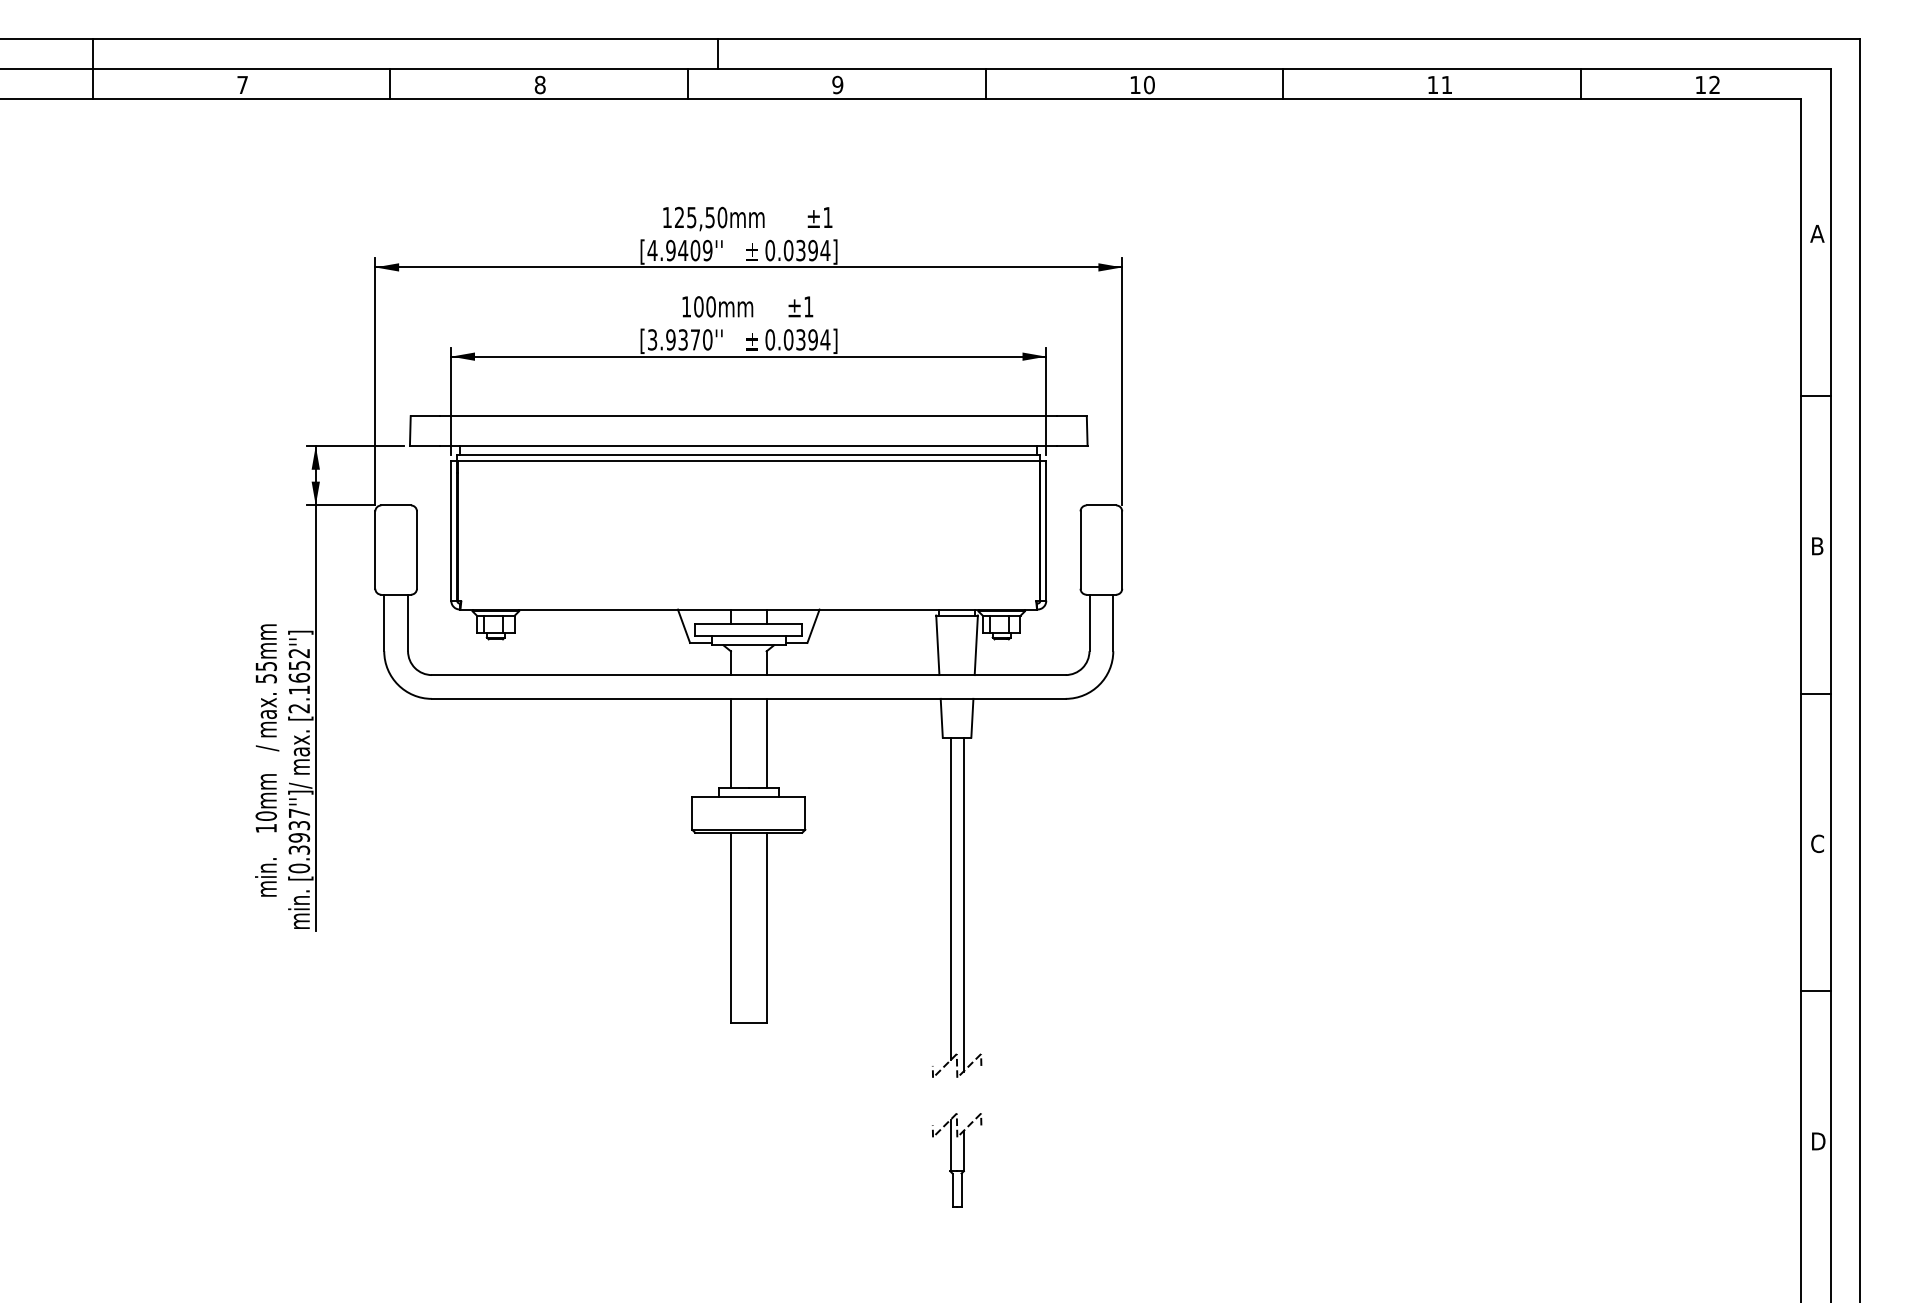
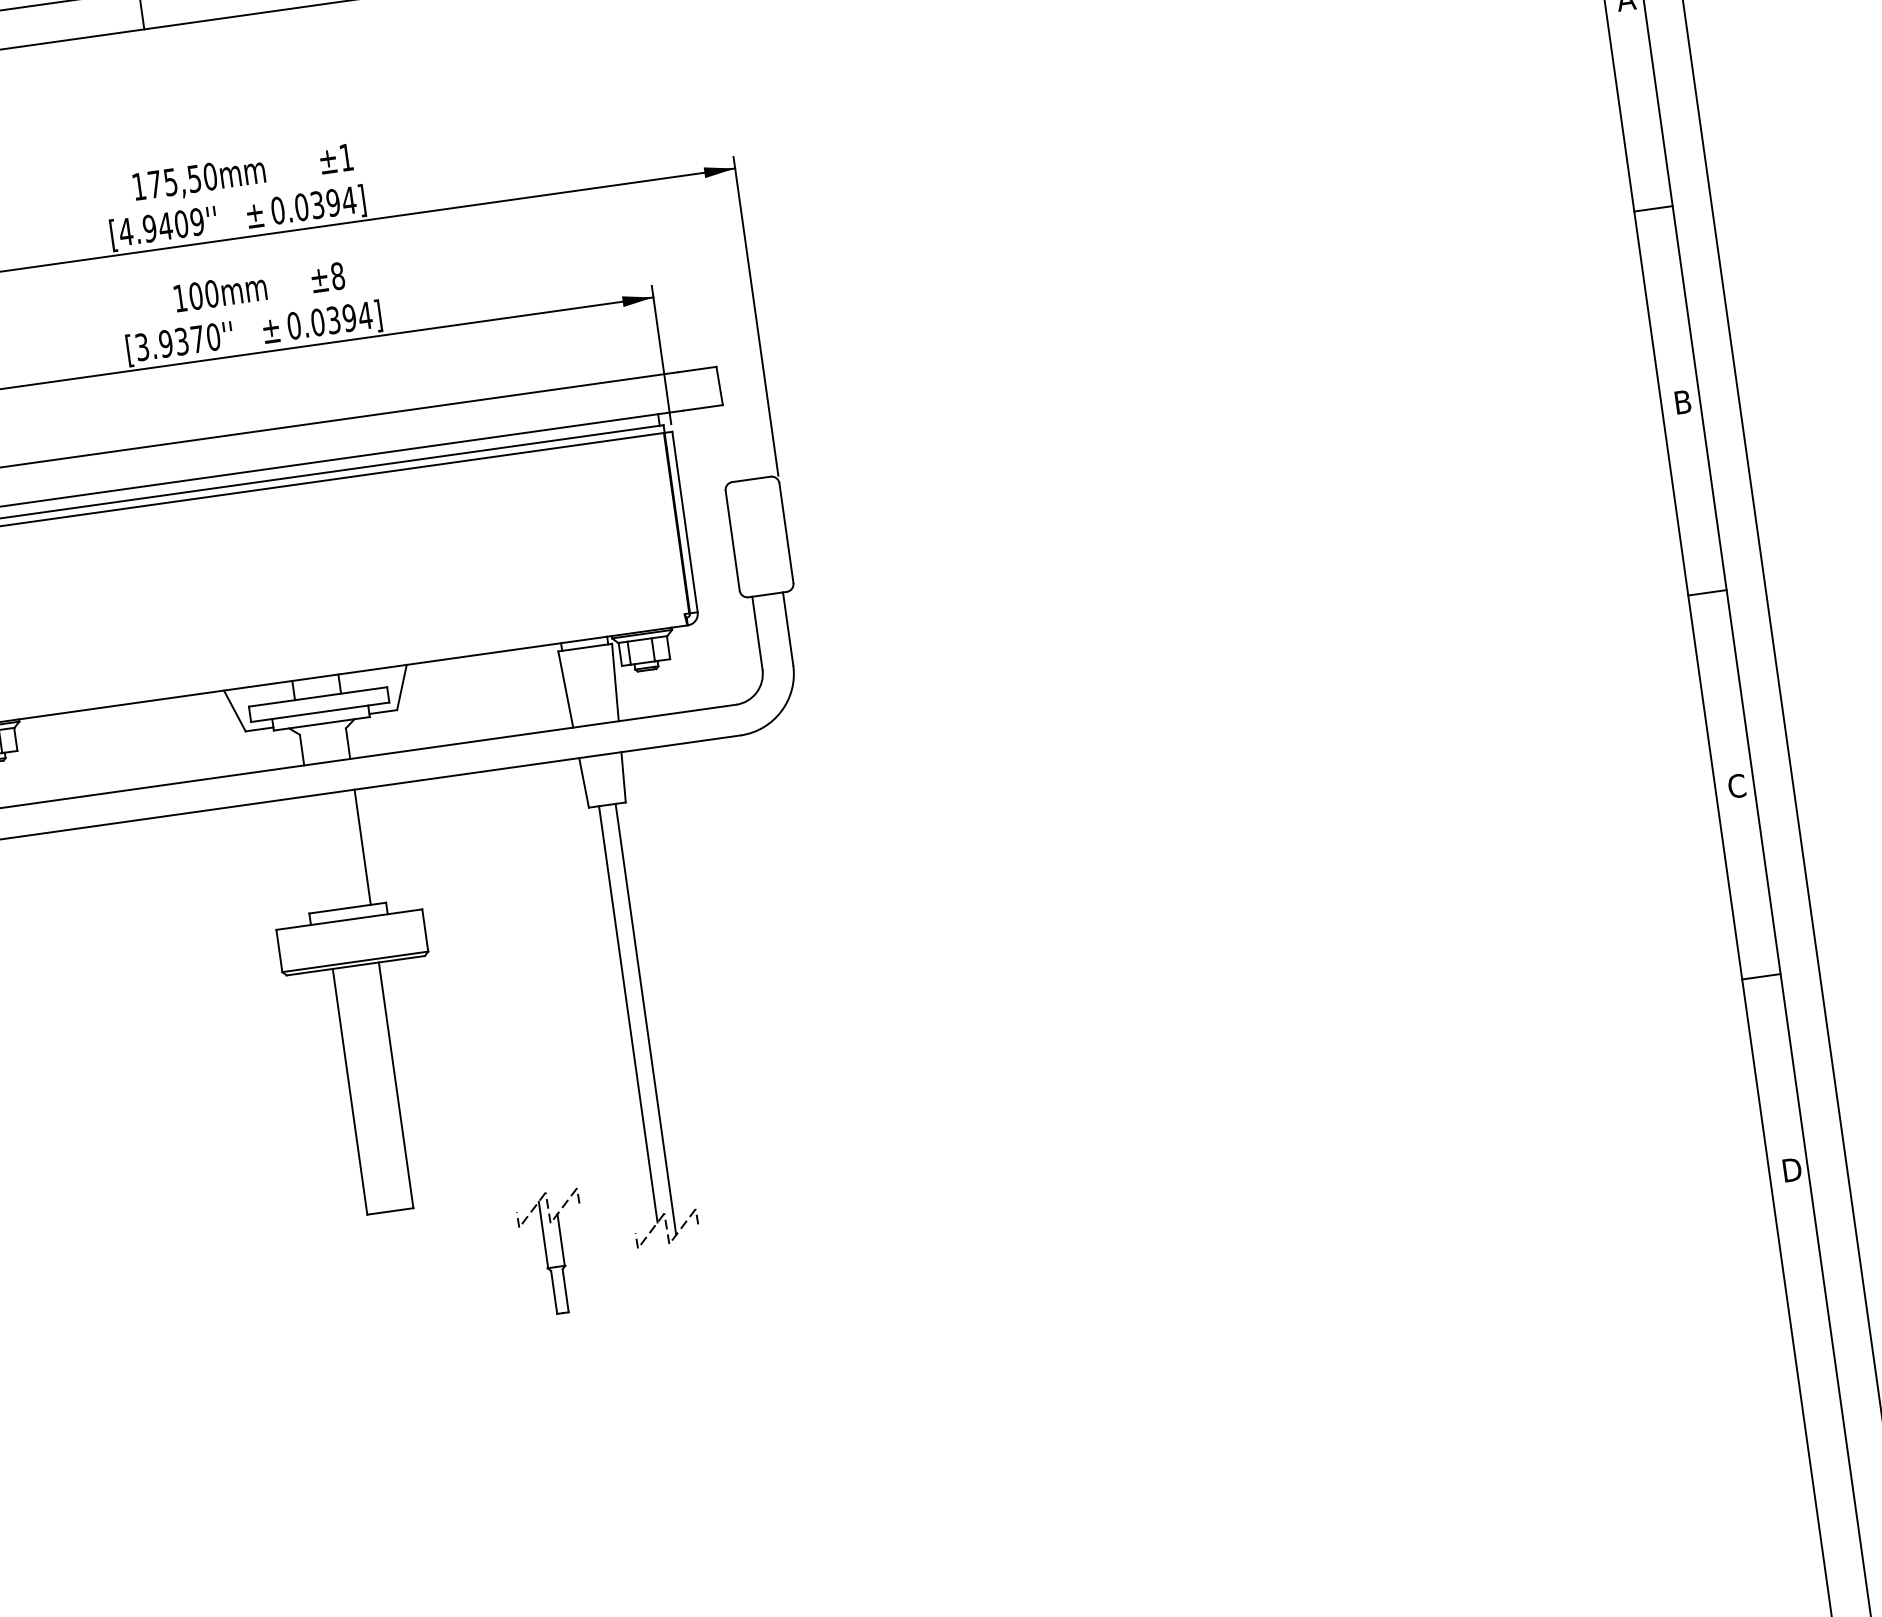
text: (678, 216) -> (153, 183), 125,50mm -> 175,50mm
text: (808, 306) -> (337, 275), ±1 -> ±8
line: (730, 743) -> (316, 853), removed
part: (957, 1160) -> (555, 1253), moved

